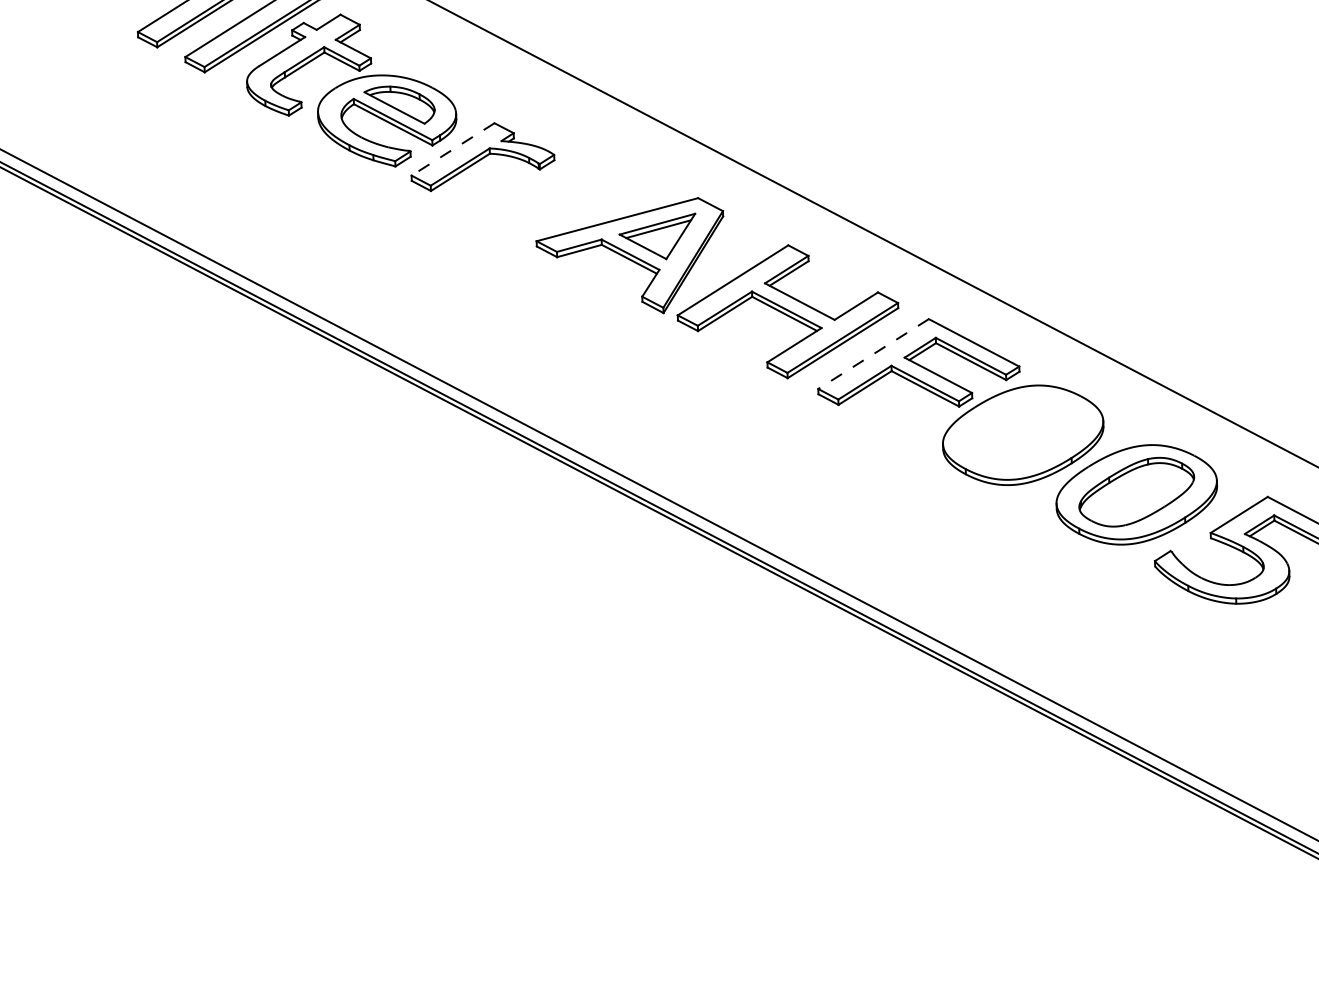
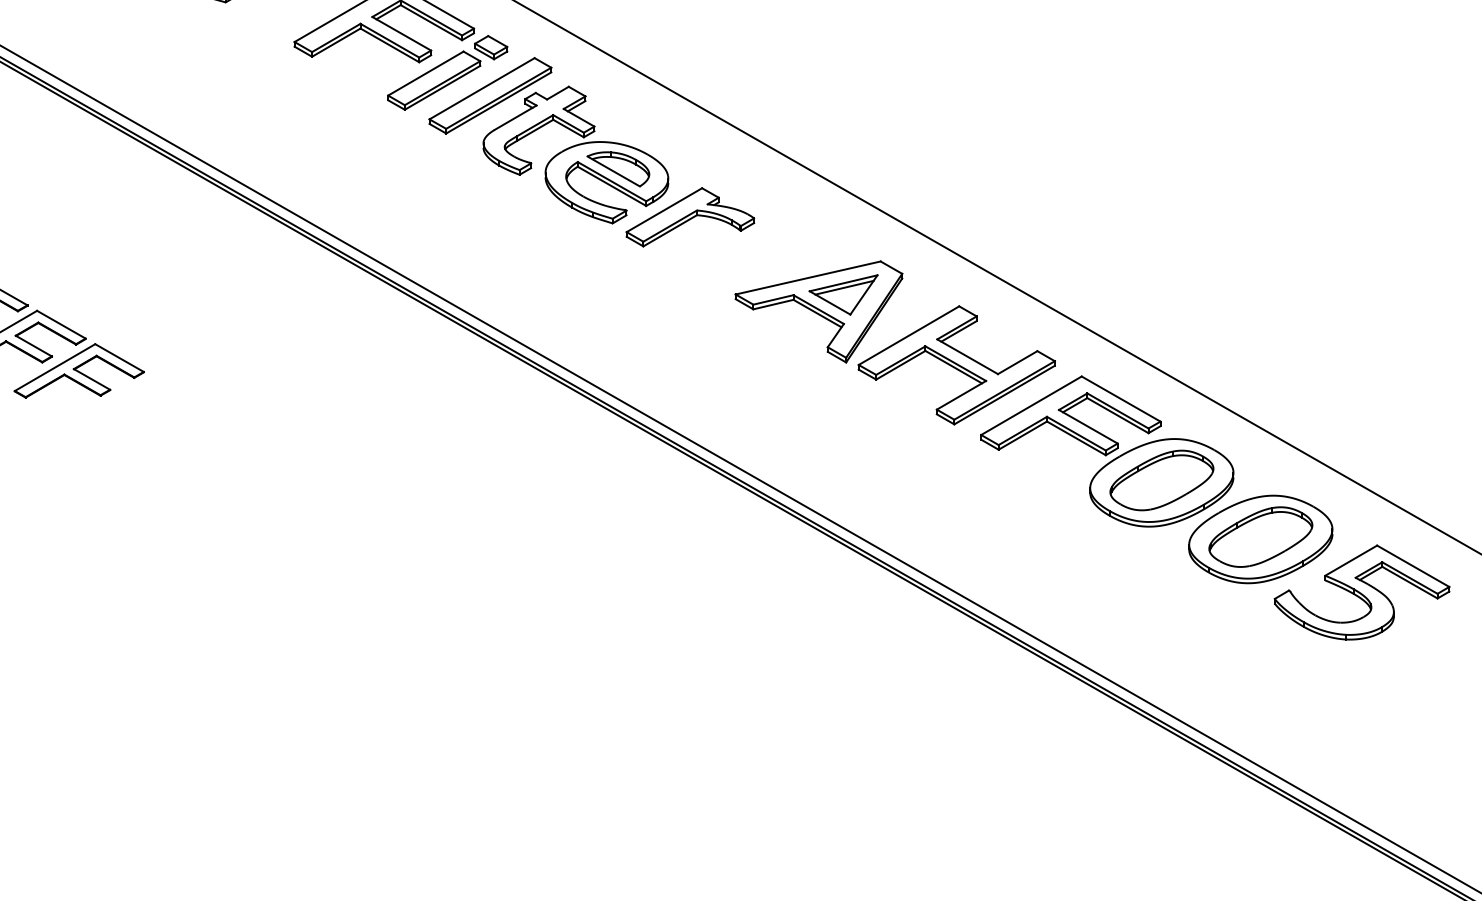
line: (453, 149) -> (664, 210), dashed -> solid
line: (873, 354) -> (1031, 406), dashed -> solid
part: (1022, 432) -> (1161, 480), added

